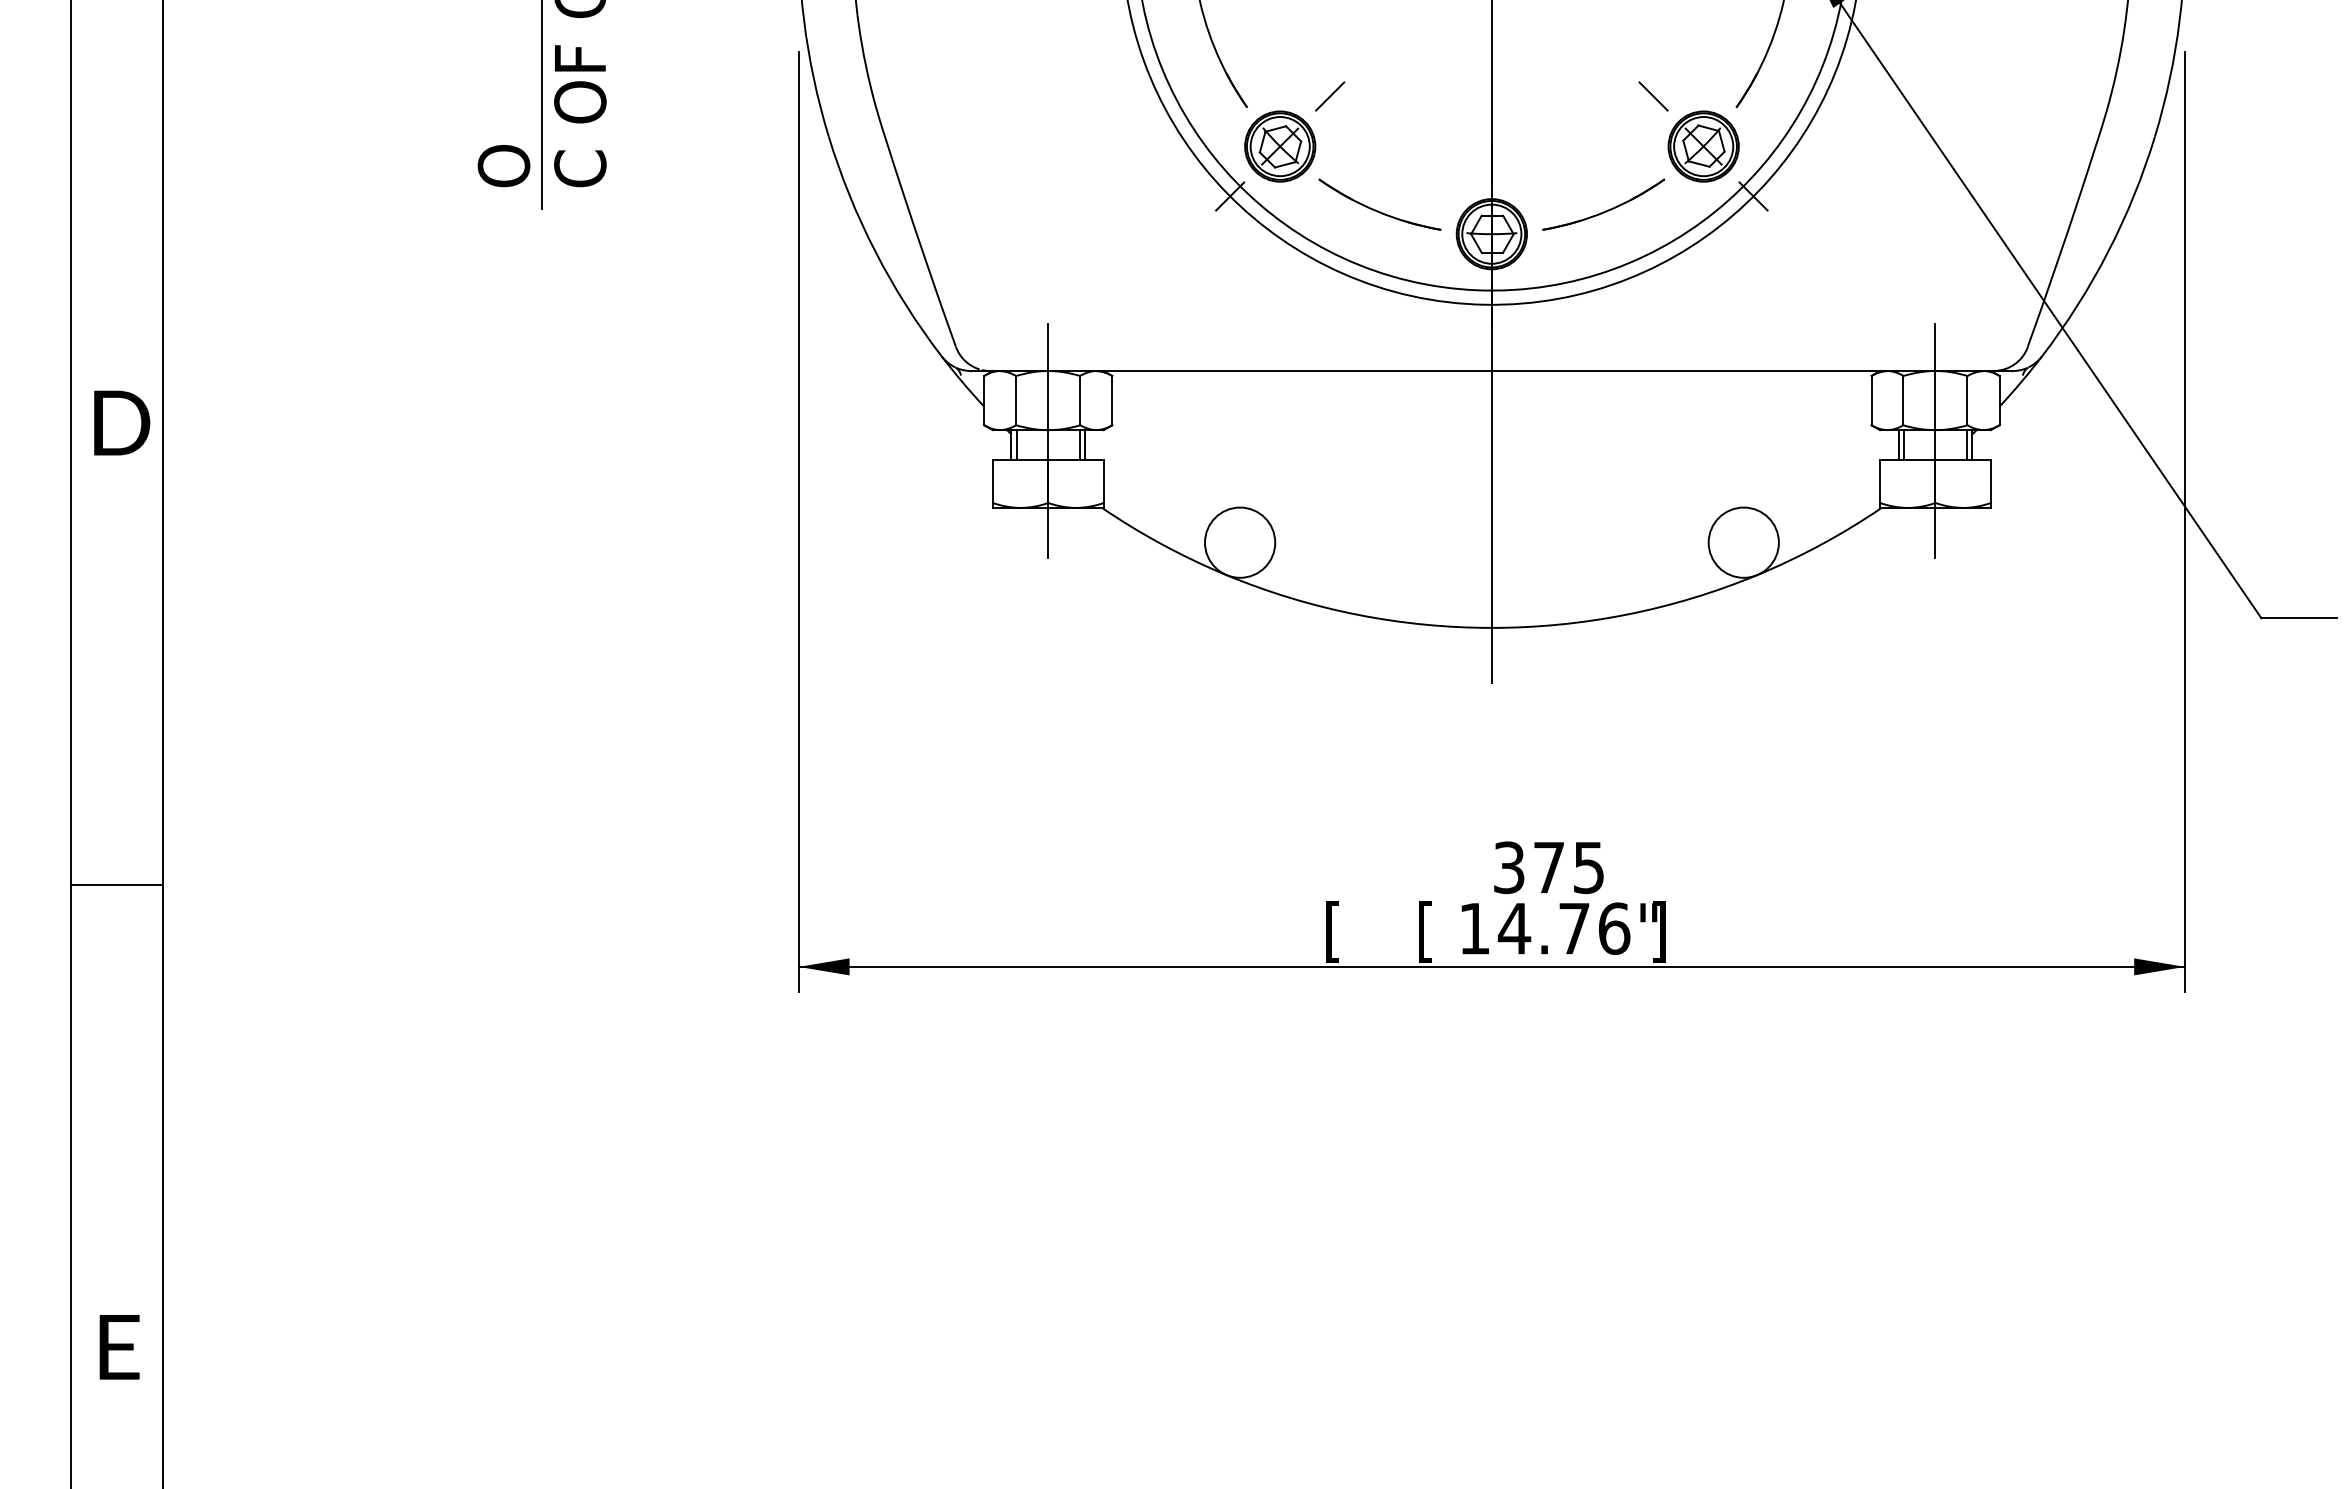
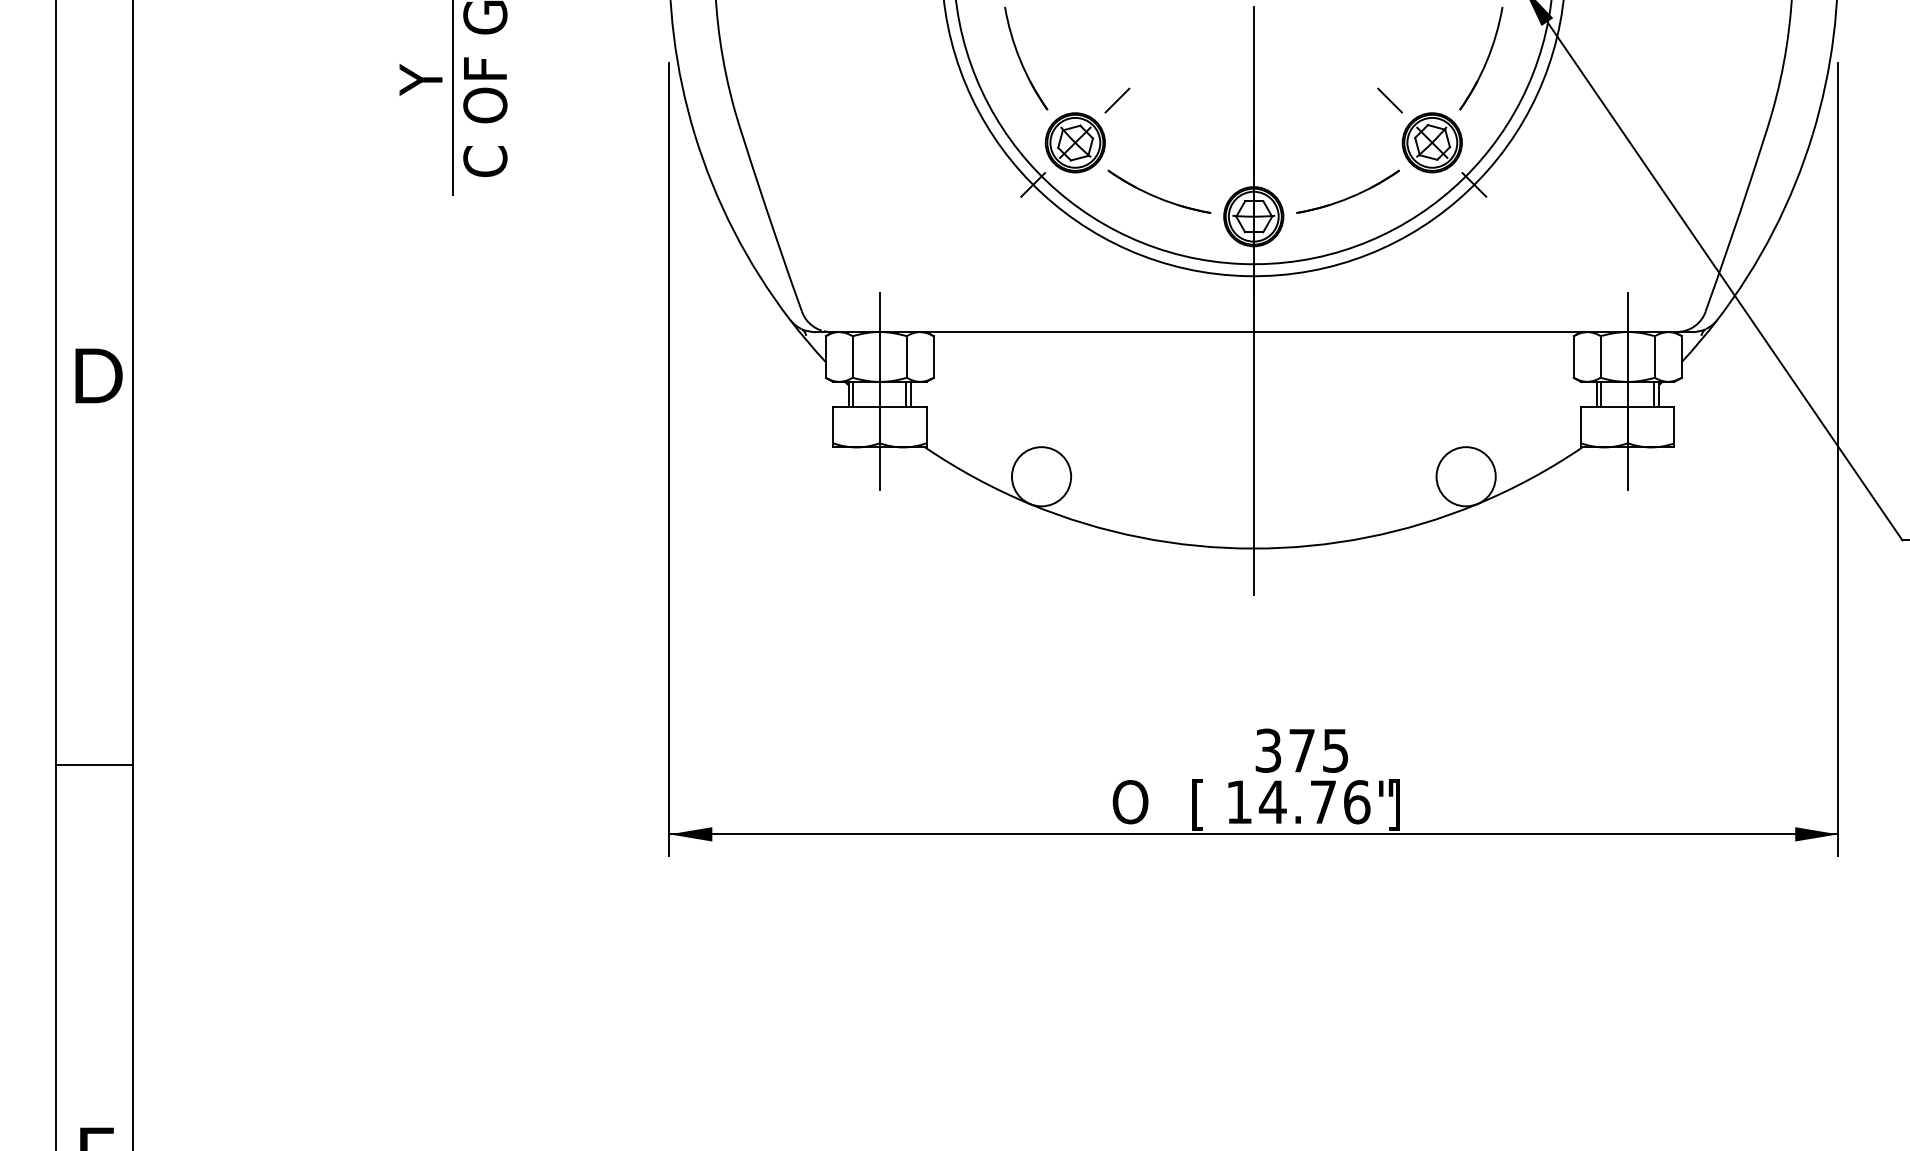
text: (503, 120) -> (420, 120), O -> Y
text: (1345, 931) -> (1130, 804), [ -> O

